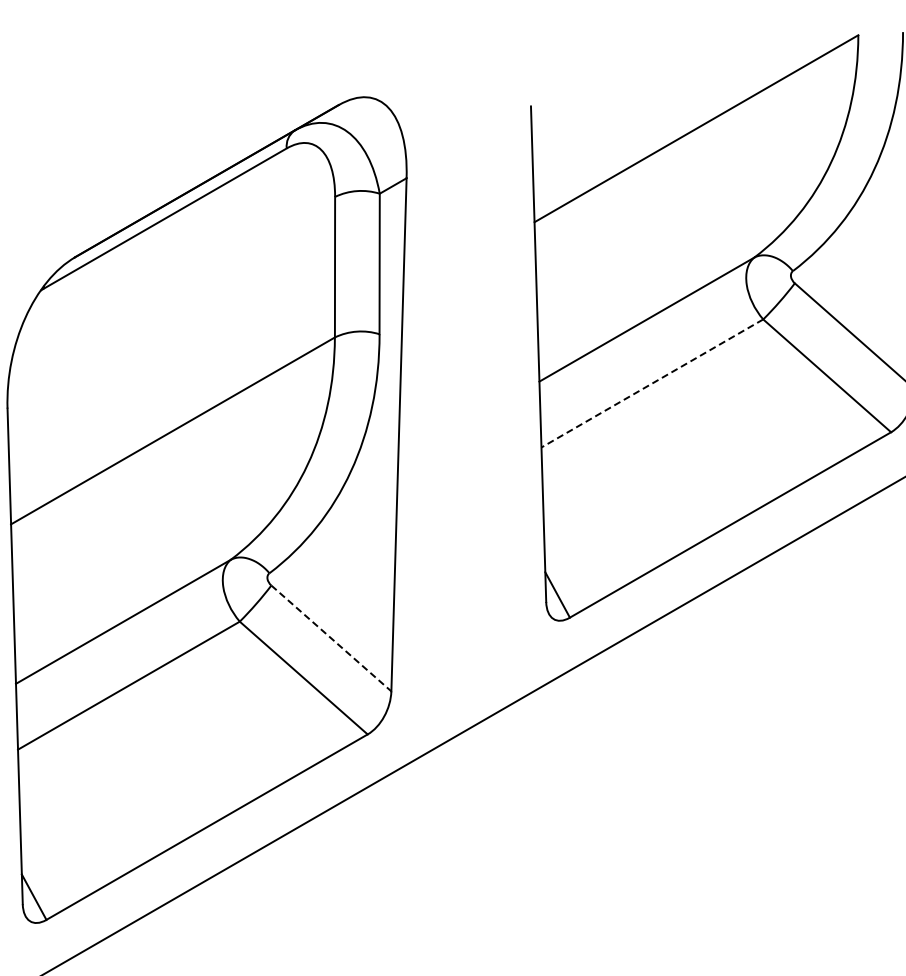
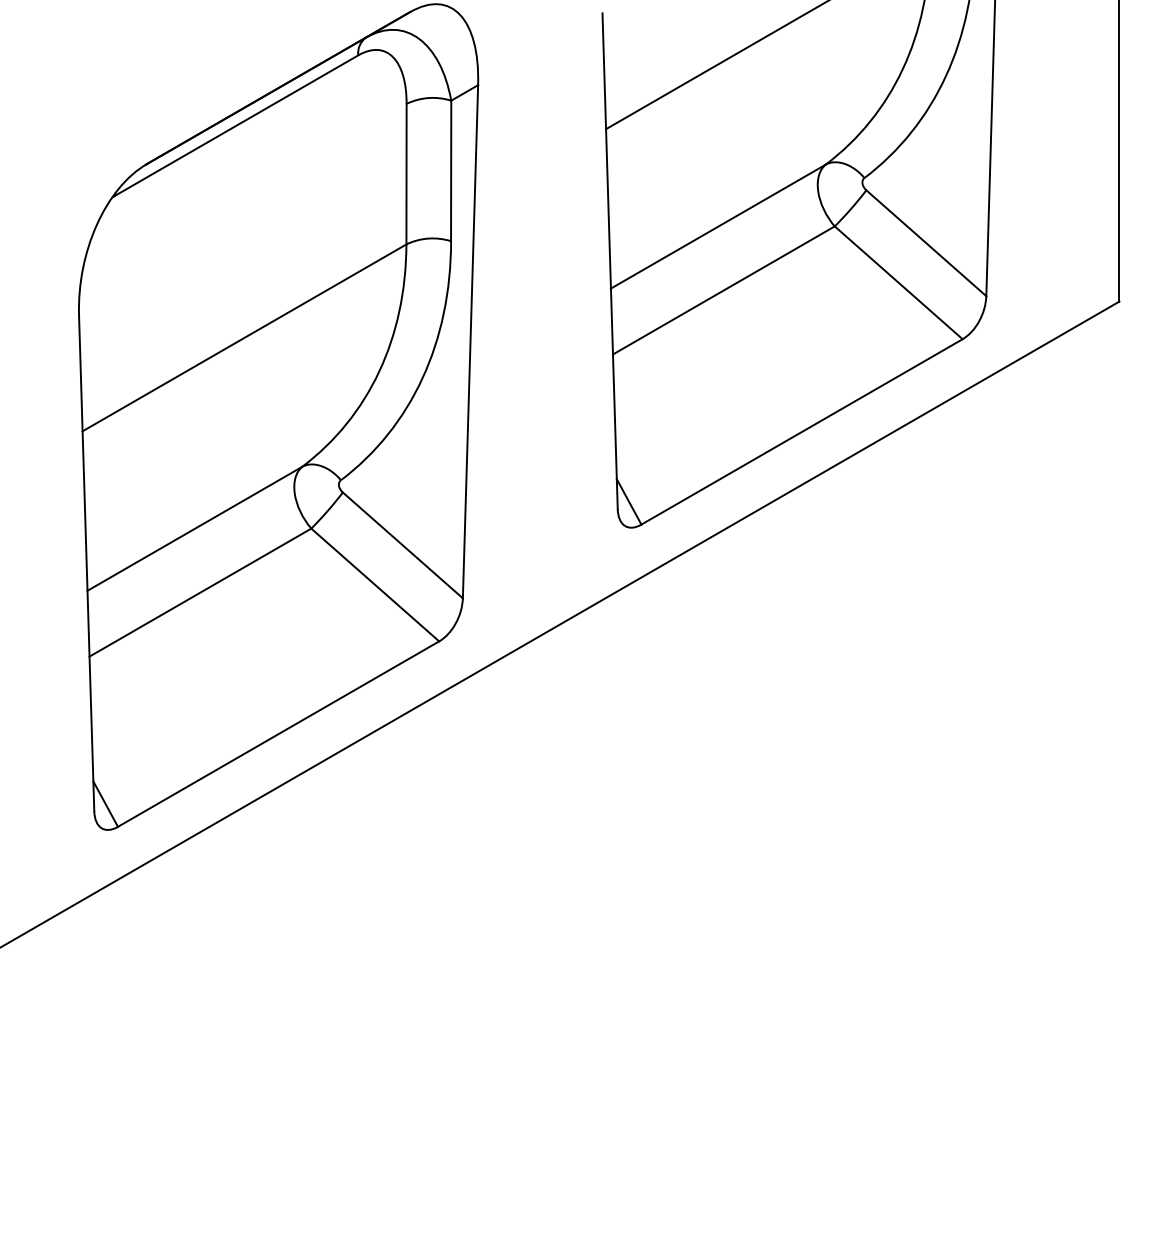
line: (651, 383) -> (723, 290), dashed -> solid
line: (330, 638) -> (402, 545), dashed -> solid

